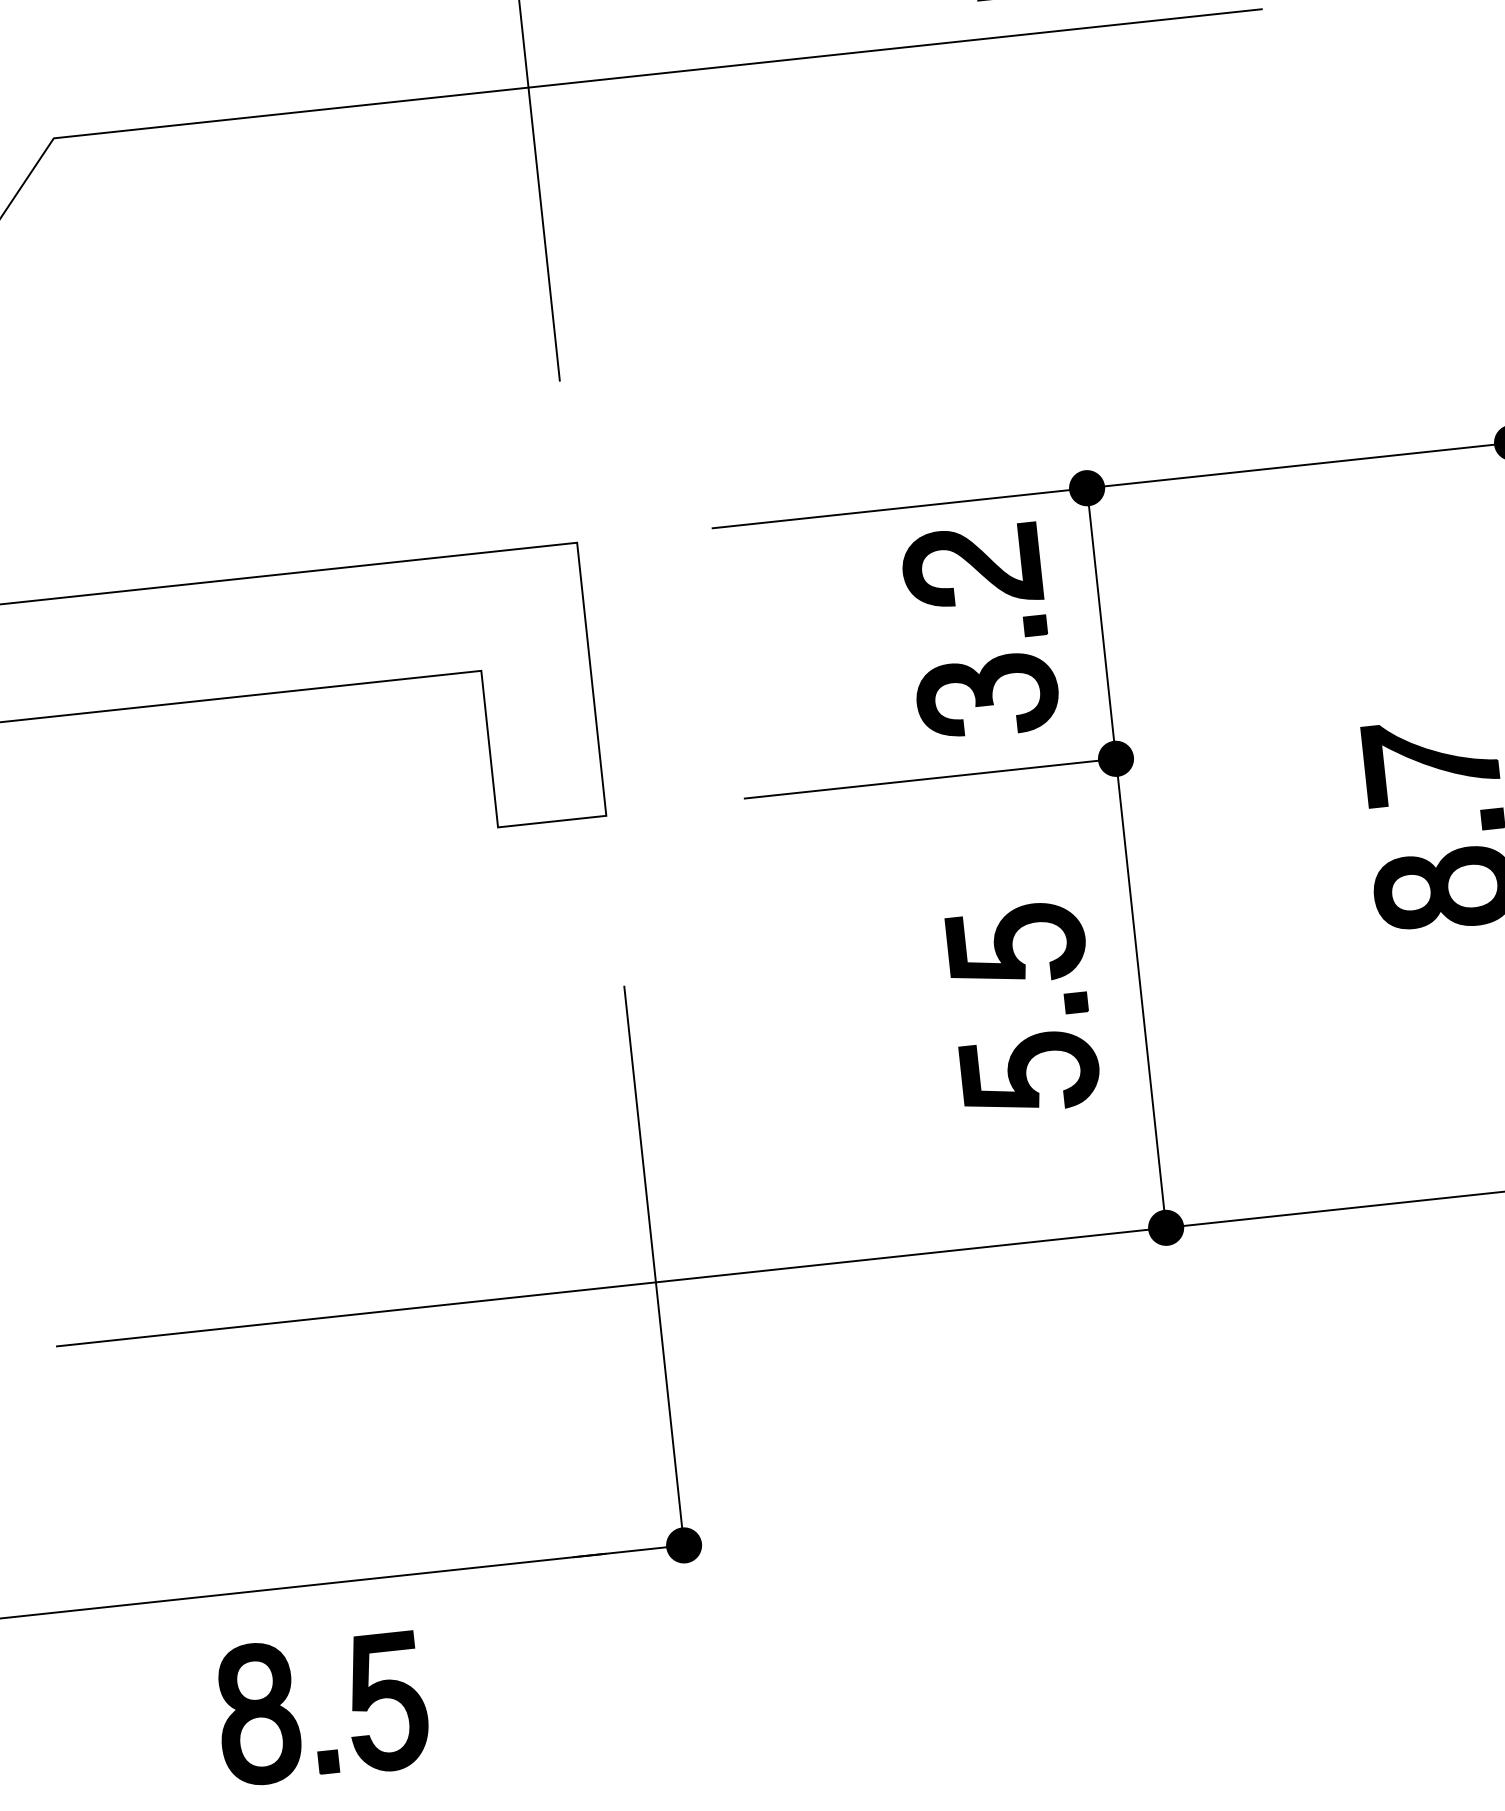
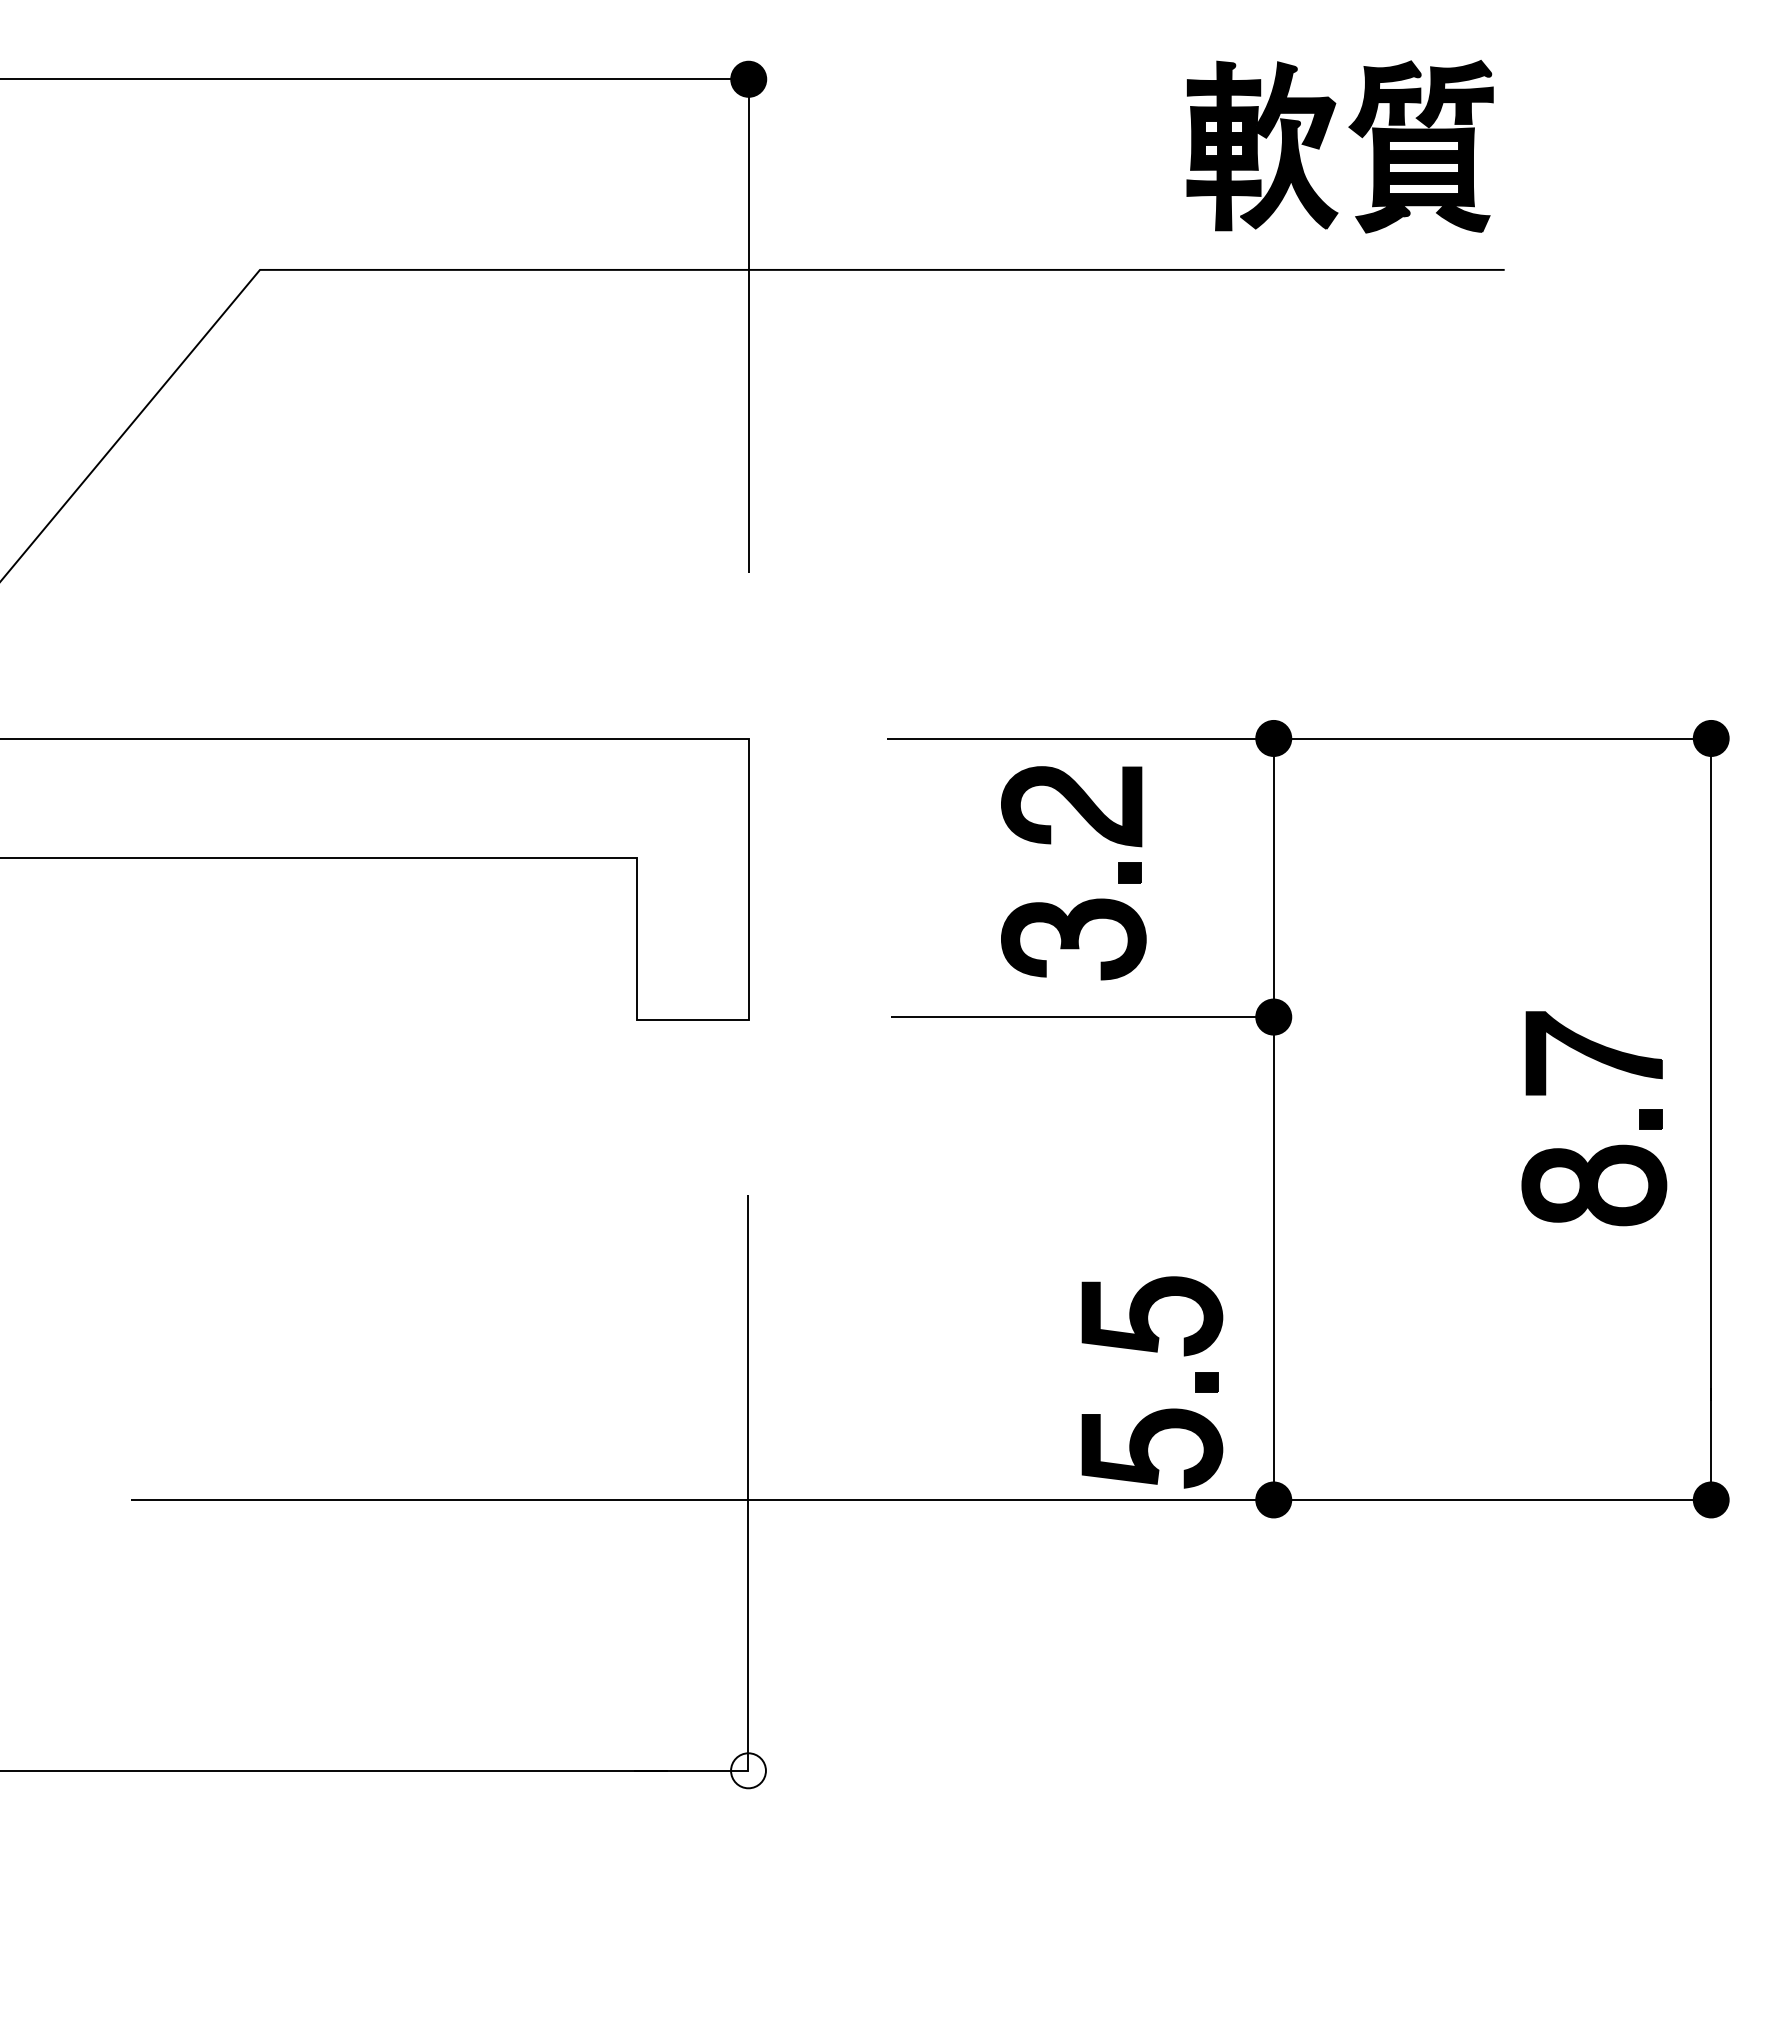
part: (993, 658) -> (1083, 901), moved
part: (1035, 1034) -> (1161, 1409), moved
fill: (684, 1545) -> (748, 1770), removed
part: (296, 1720) -> (334, 1906), removed

